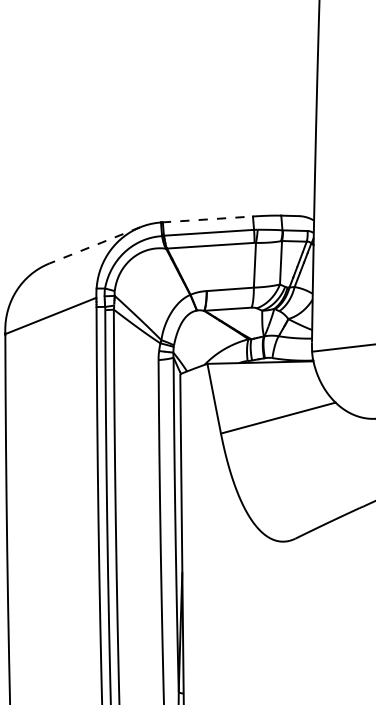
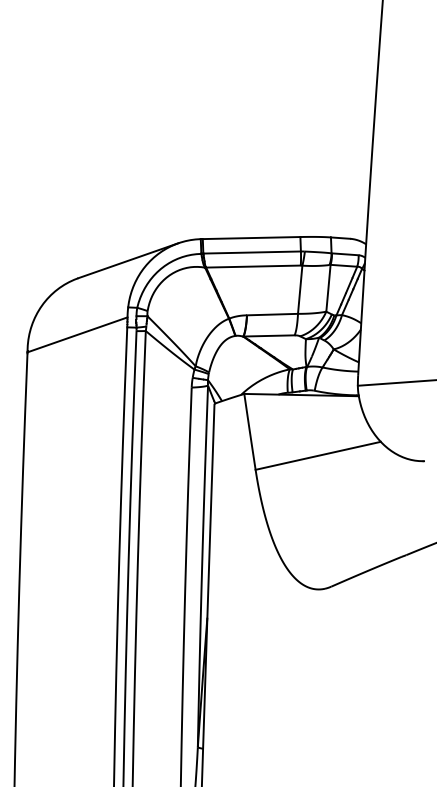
line: (207, 219) -> (251, 238), dashed -> solid
line: (94, 245) -> (127, 260), dashed -> solid

